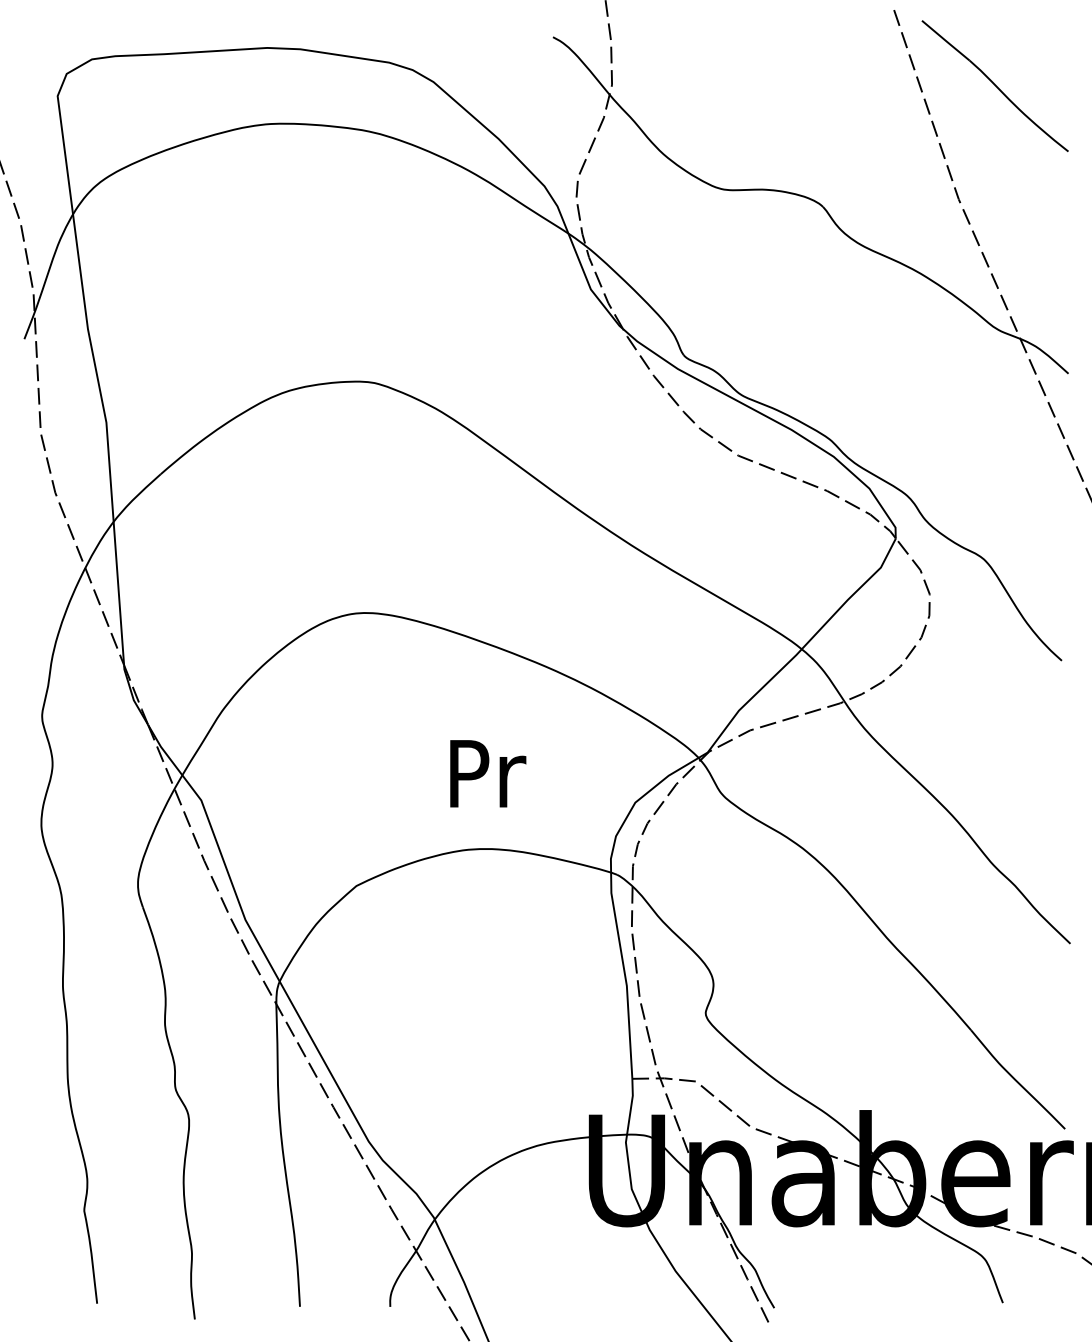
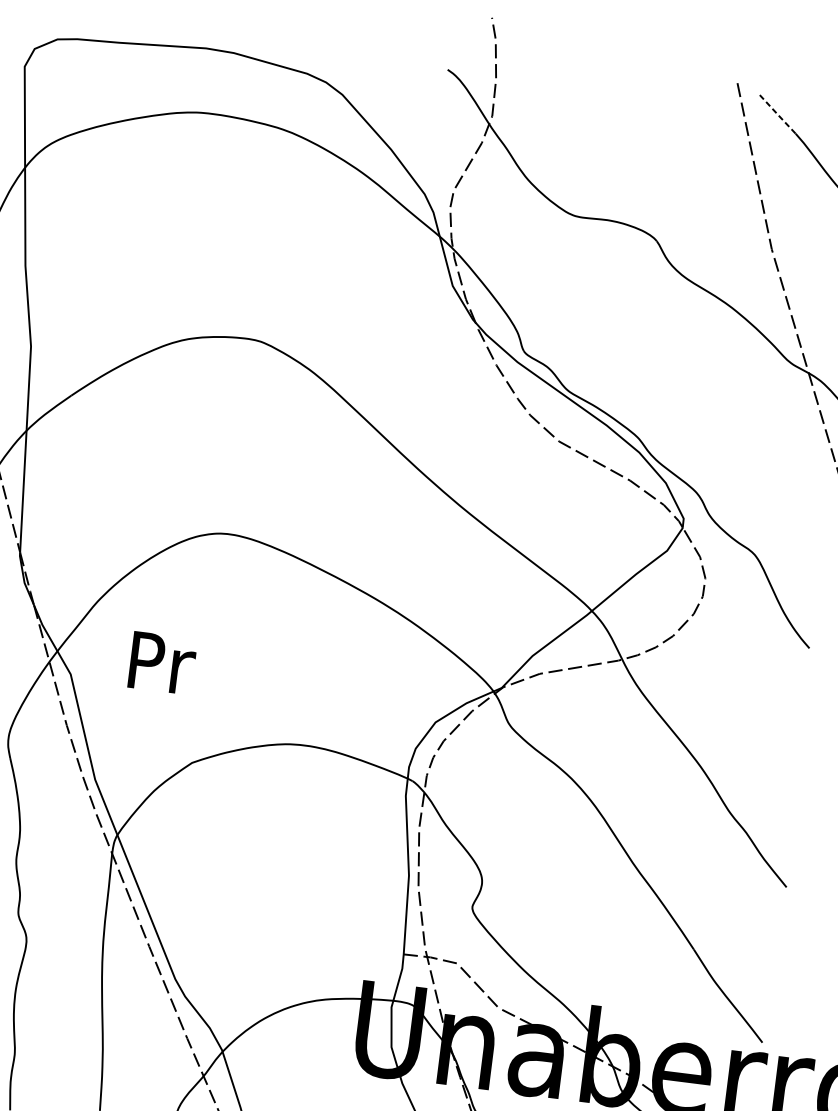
line: (946, 41) -> (778, 115), solid -> dashed
text: (488, 773) -> (162, 663), moved

